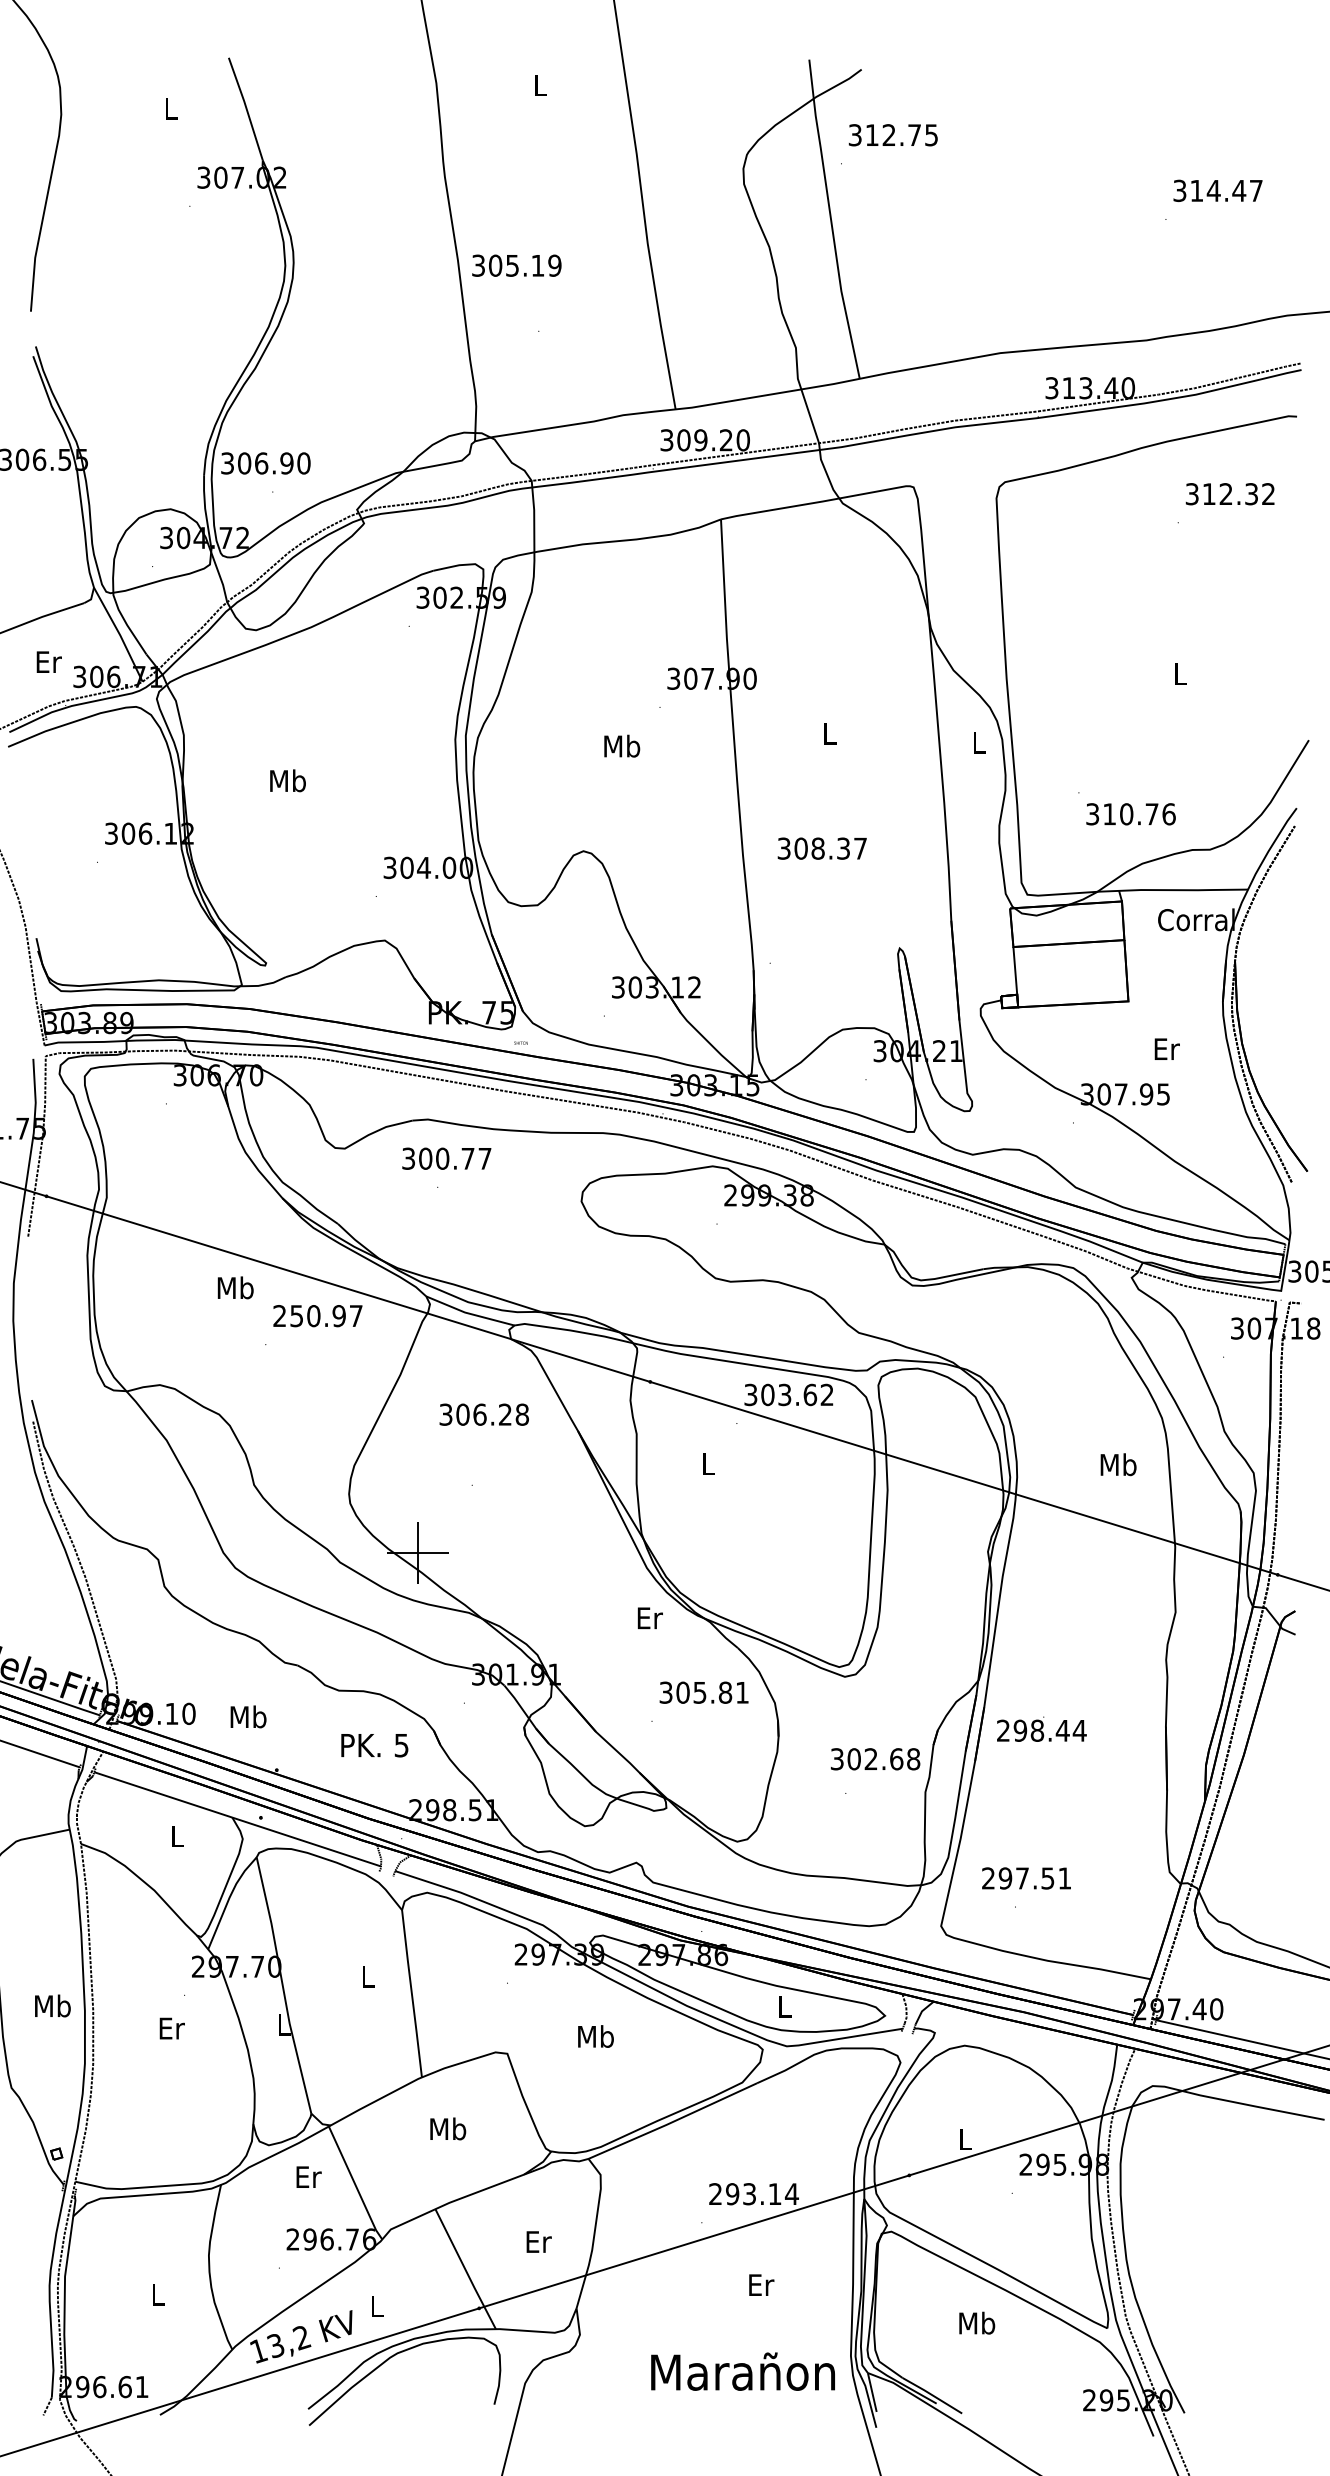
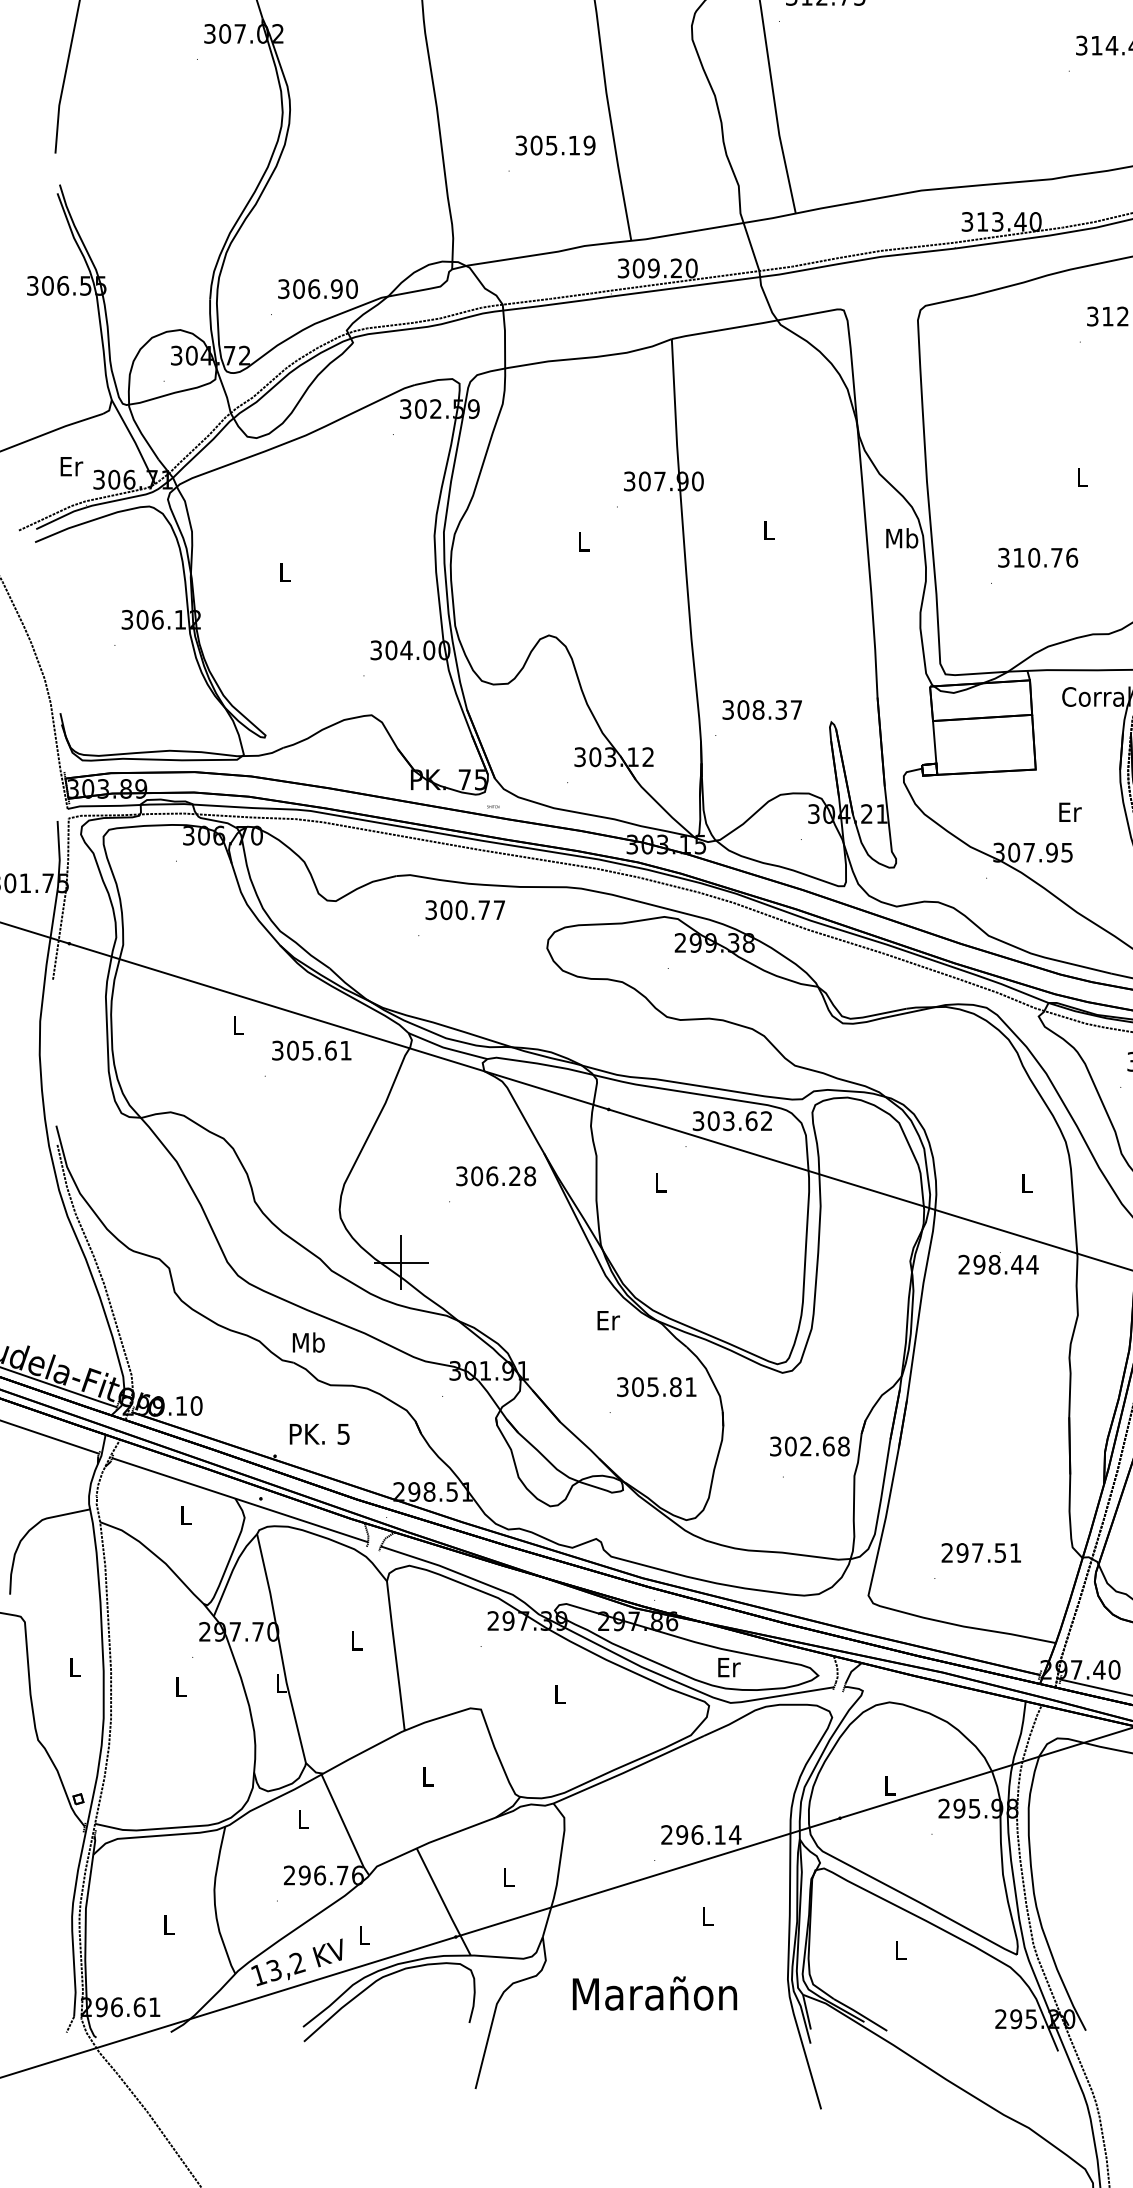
text: (516, 265) -> (555, 145), moved
text: (265, 463) -> (317, 289), moved
text: (978, 742) -> (901, 538), L -> Mb
text: (622, 745) -> (583, 541), Mb -> L
text: (287, 780) -> (284, 572), Mb -> L
text: (1130, 814) -> (1037, 558), moved
text: (821, 848) -> (761, 709), moved
text: (446, 1158) -> (465, 909), moved
text: (235, 1287) -> (238, 1025), Mb -> L
text: (317, 1316) -> (311, 1051), 250.97 -> 305.61
text: (483, 1414) -> (495, 1176), moved
text: (1118, 1464) -> (1026, 1183), Mb -> L
text: (248, 1716) -> (308, 1342), moved
text: (1041, 1728) -> (998, 1262), moved
text: (374, 1745) -> (319, 1434), moved
text: (1026, 1878) -> (981, 1553), moved
text: (52, 2005) -> (74, 1666), Mb -> L
text: (785, 2006) -> (729, 1667), L -> Er
text: (171, 2028) -> (181, 1687), Er -> L
text: (595, 2036) -> (559, 1694), Mb -> L
text: (448, 2128) -> (428, 1776), Mb -> L
text: (308, 2176) -> (303, 1819), Er -> L
text: (749, 2194) -> (697, 1835), 293.14 -> 296.14
text: (538, 2241) -> (508, 1877), Er -> L
text: (761, 2284) -> (708, 1915), Er -> L
text: (977, 2322) -> (900, 1949), Mb -> L
text: (742, 2371) -> (654, 1993), moved

